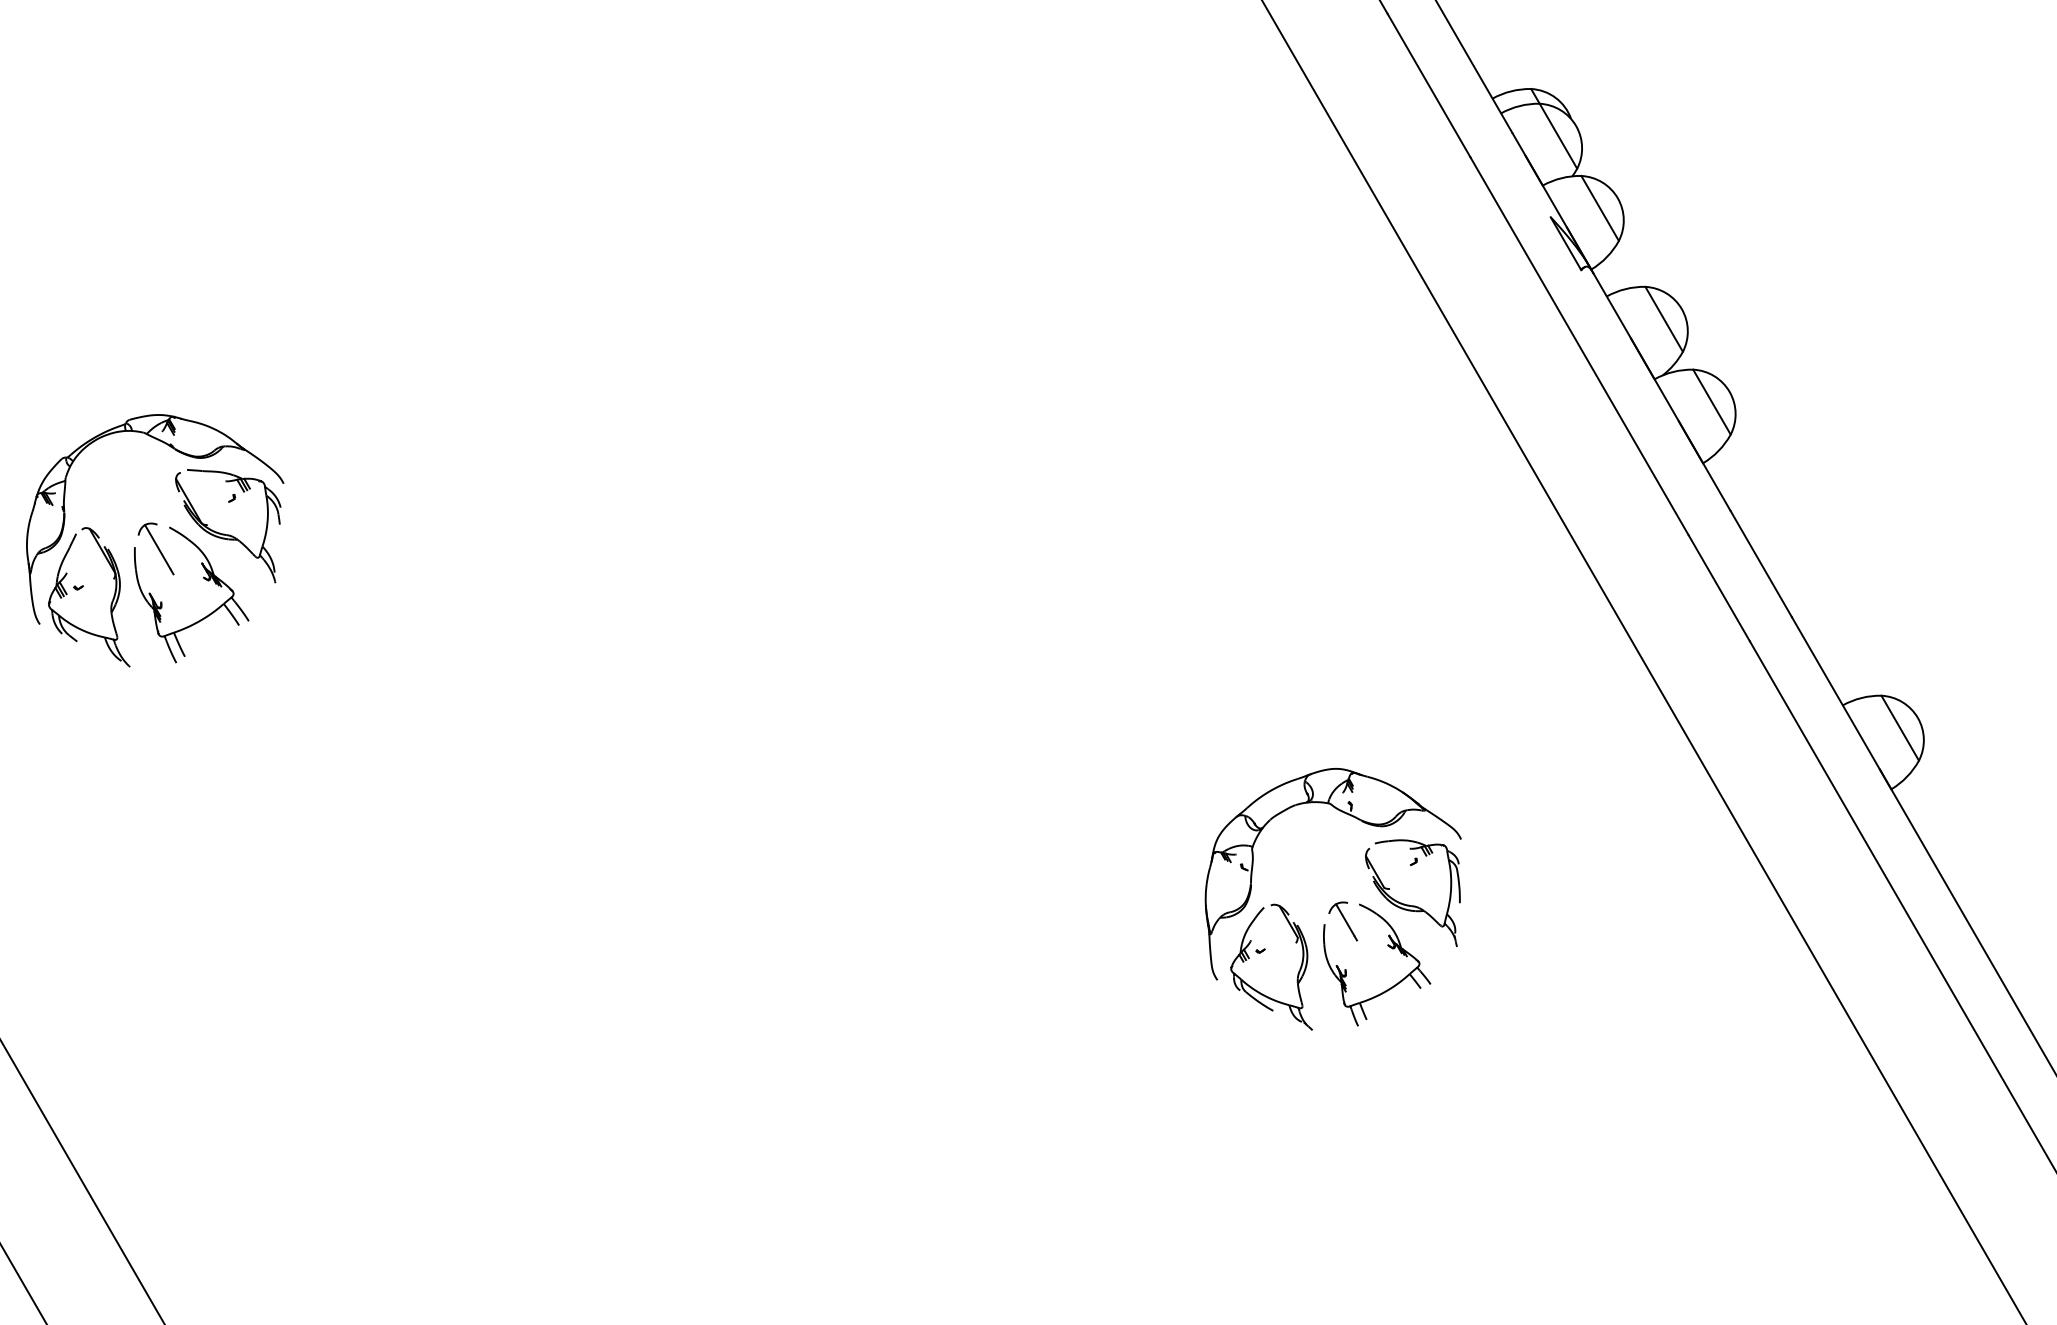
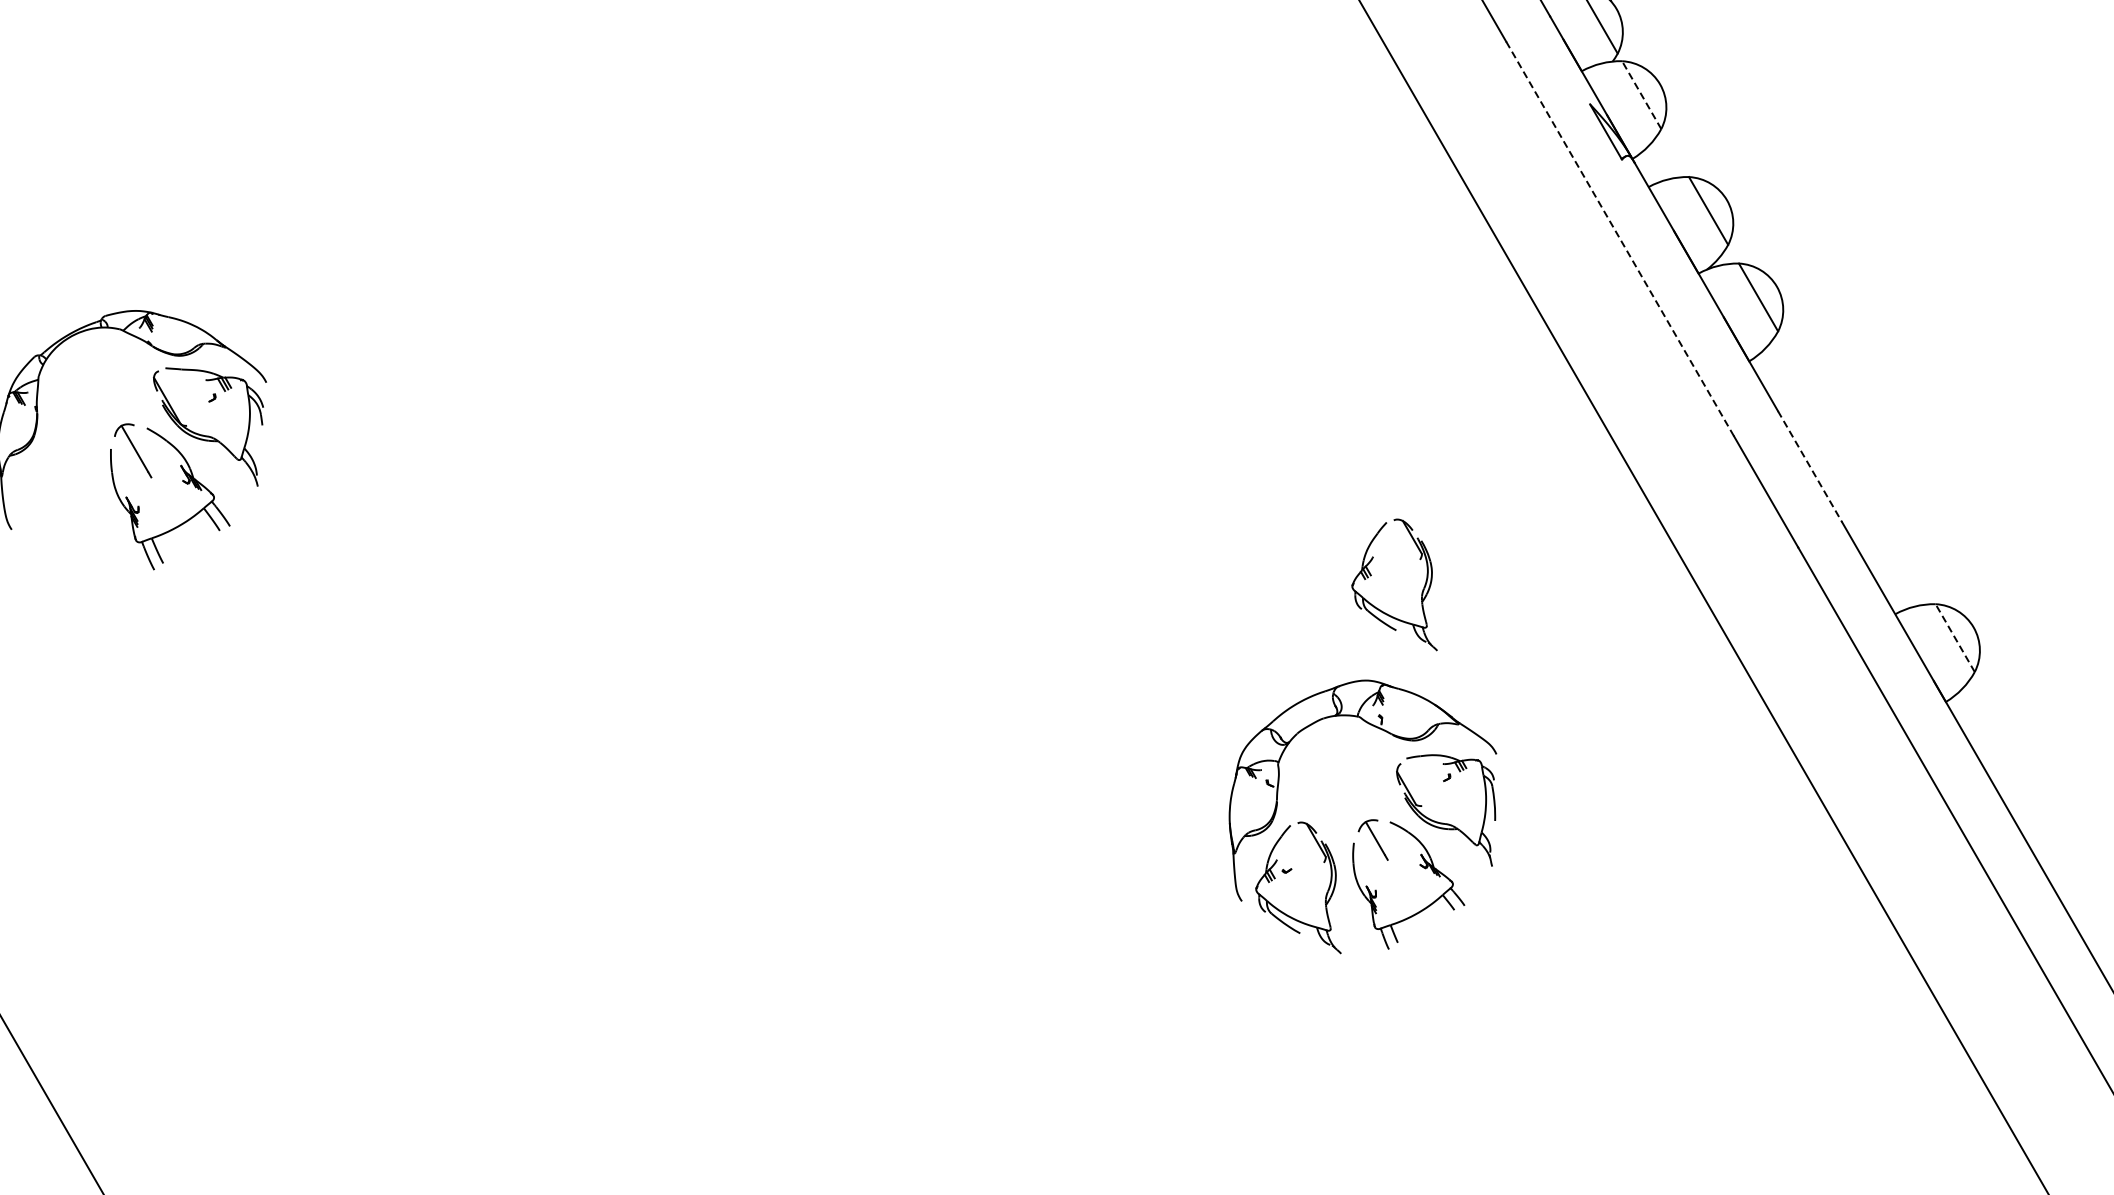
line: (1600, 208) -> (1642, 95), solid -> dashed
line: (1579, 346) -> (1620, 239), solid -> dashed
line: (1761, 564) -> (1810, 467), solid -> dashed
part: (83, 587) -> (57, 491), removed
part: (1341, 668) -> (1371, 575), added
line: (1900, 728) -> (1955, 638), solid -> dashed

